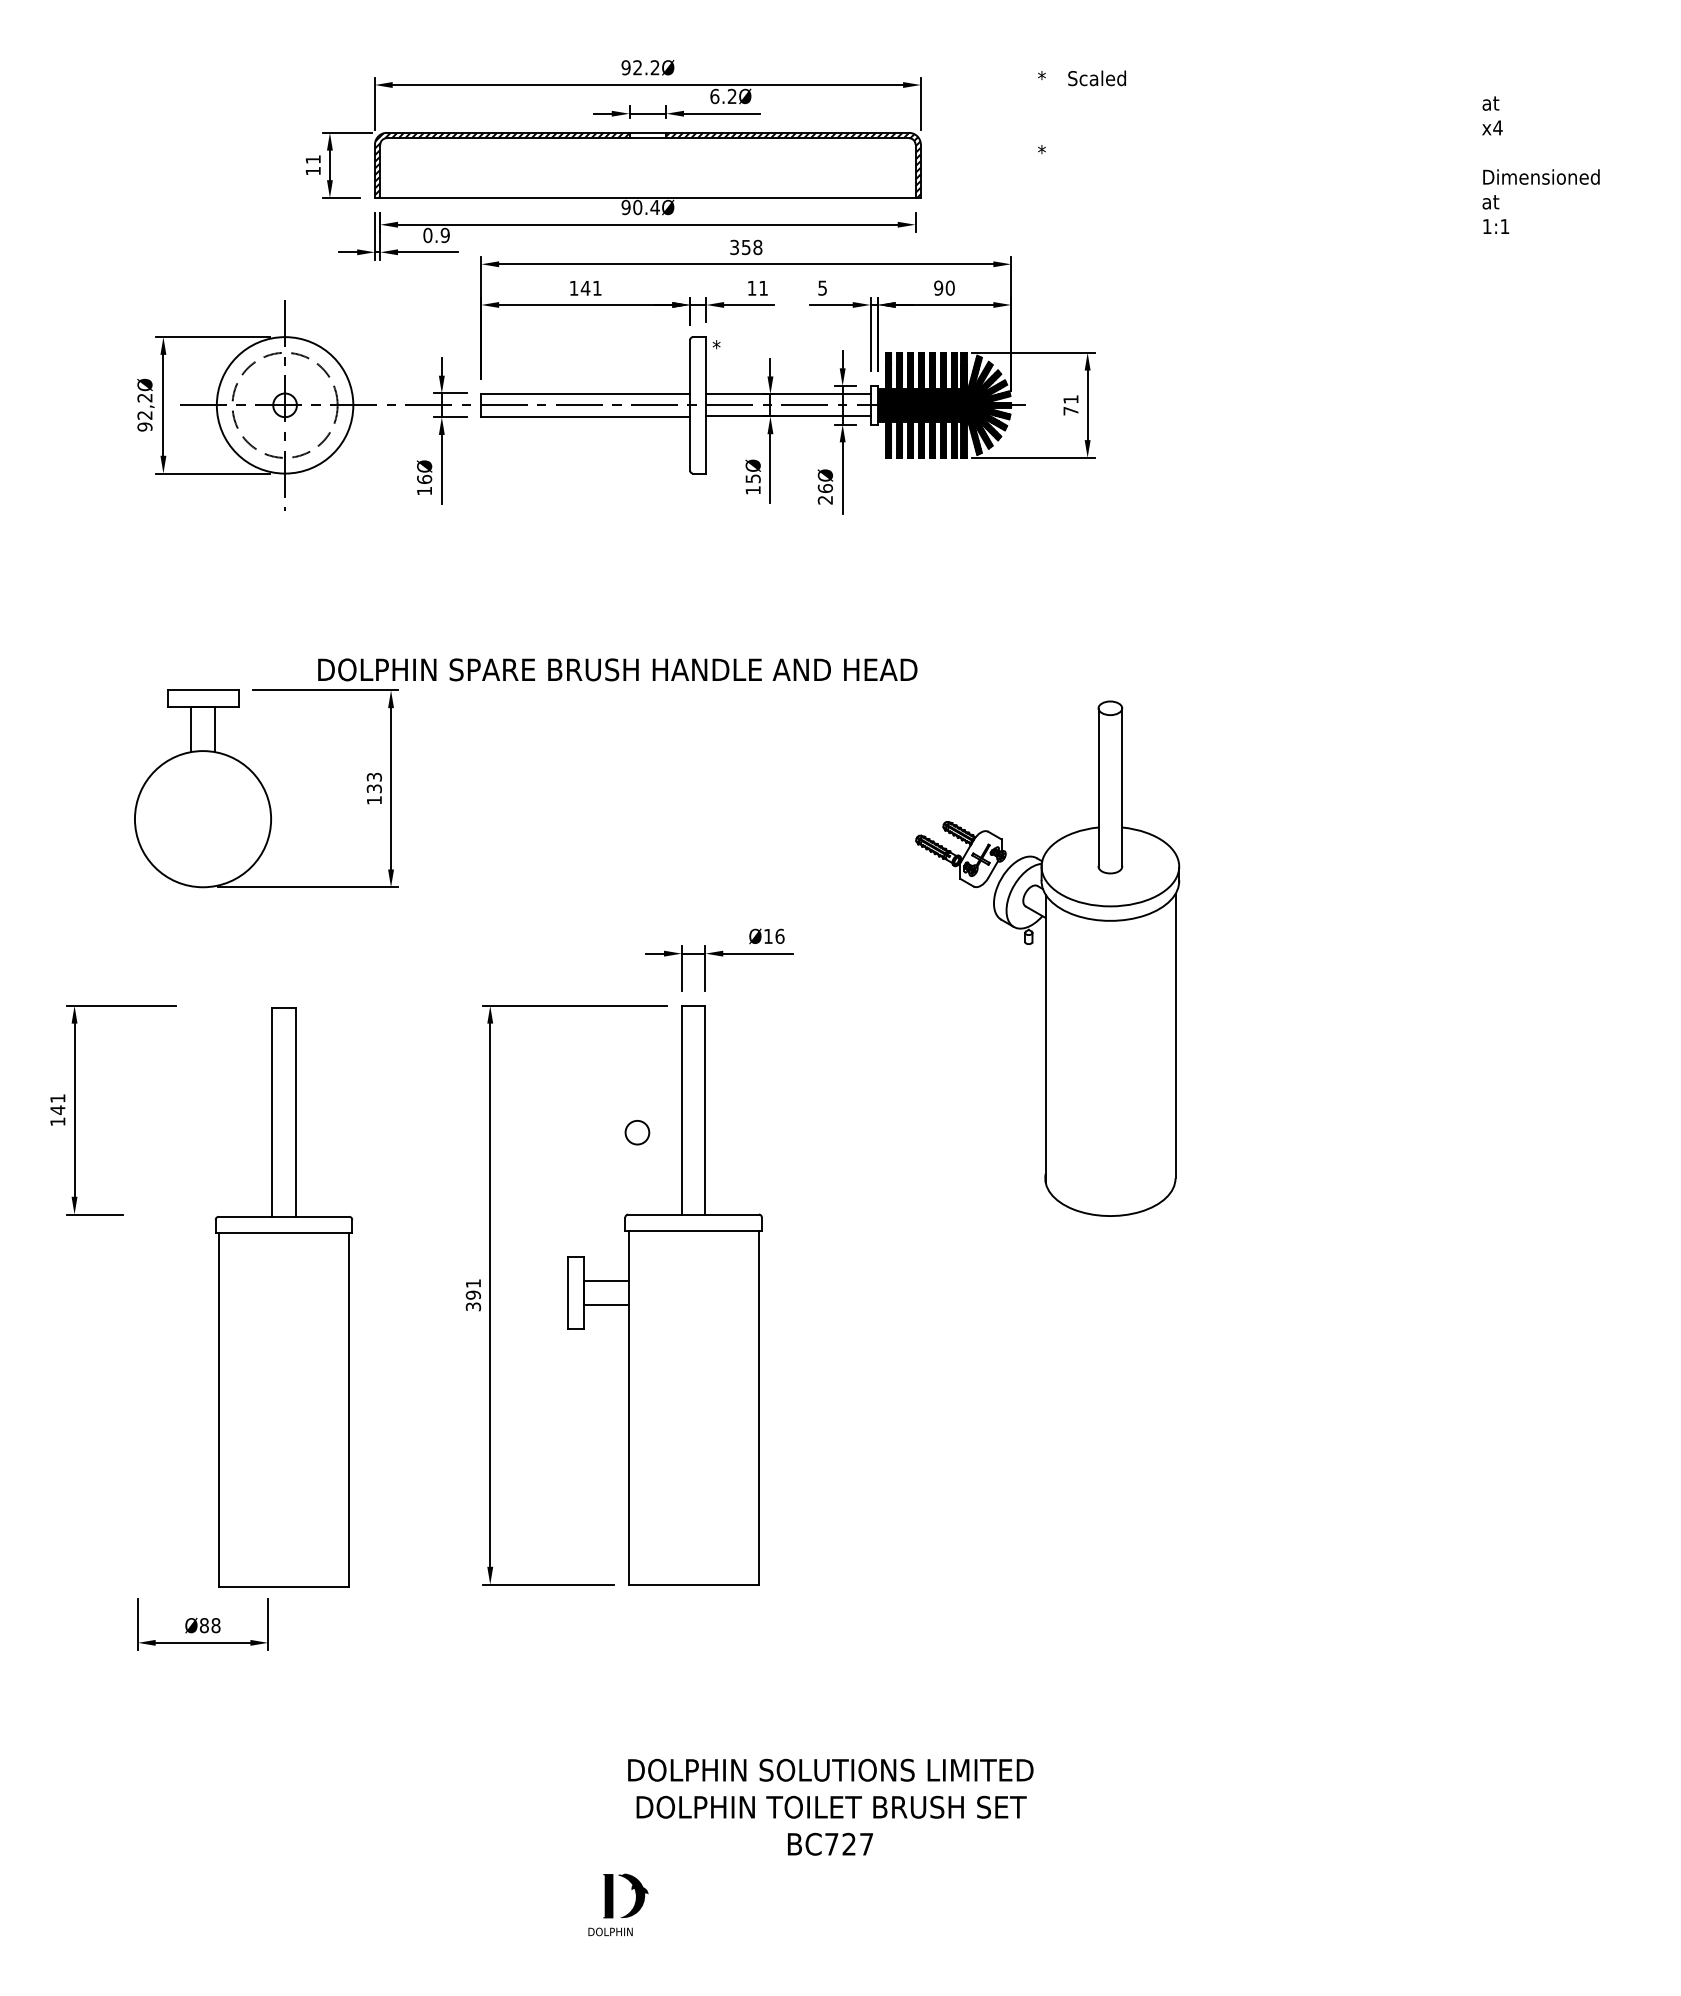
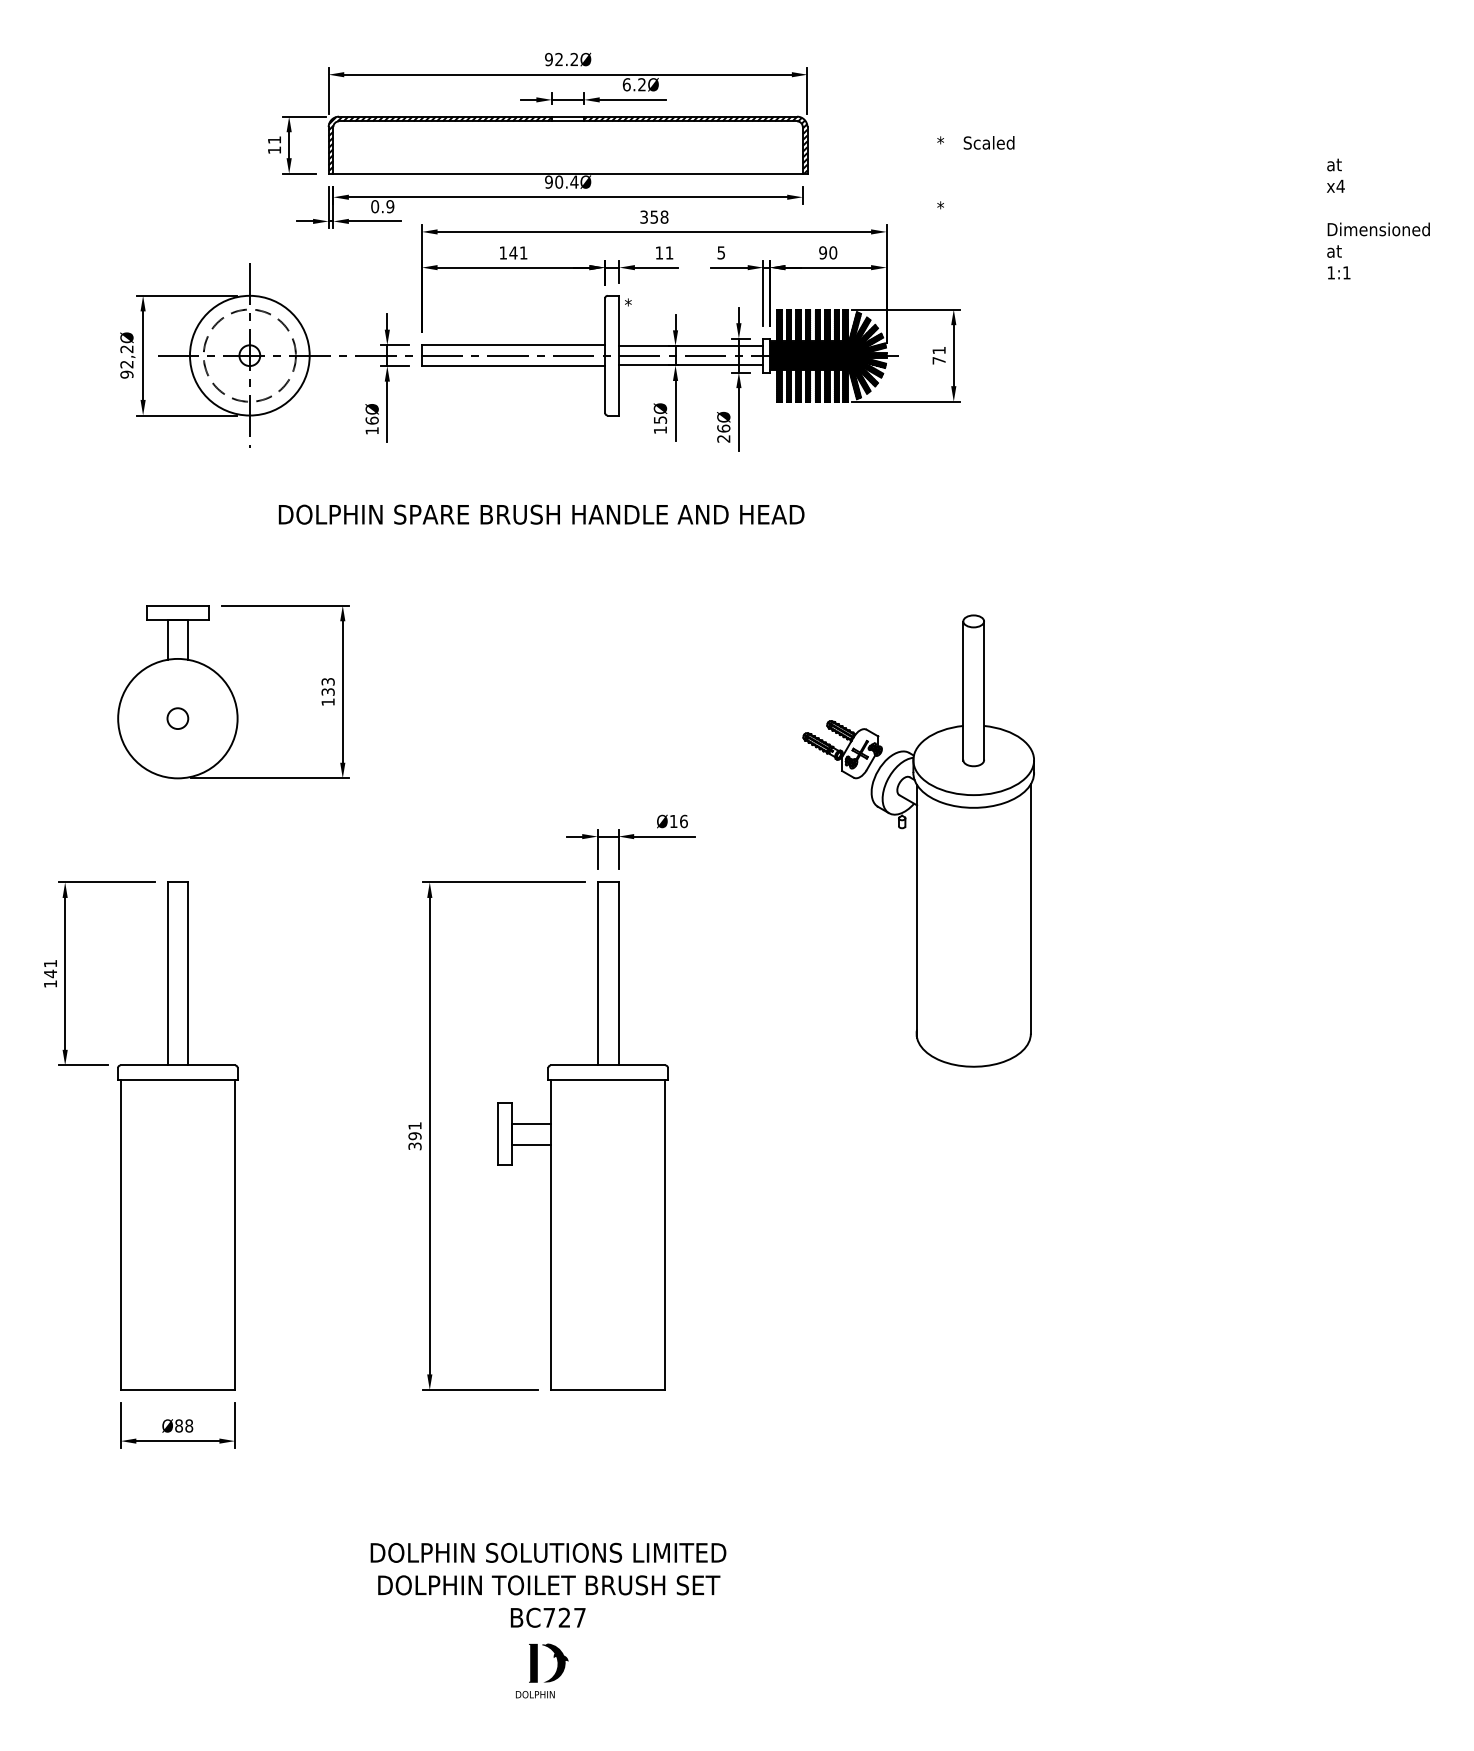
text: (1318, 152) -> (1183, 207), moved
text: (617, 669) -> (541, 514), moved
circle: (636, 1132) -> (177, 718), moved
part: (283, 1296) -> (177, 1135), moved
text: (830, 1806) -> (548, 1584), moved

